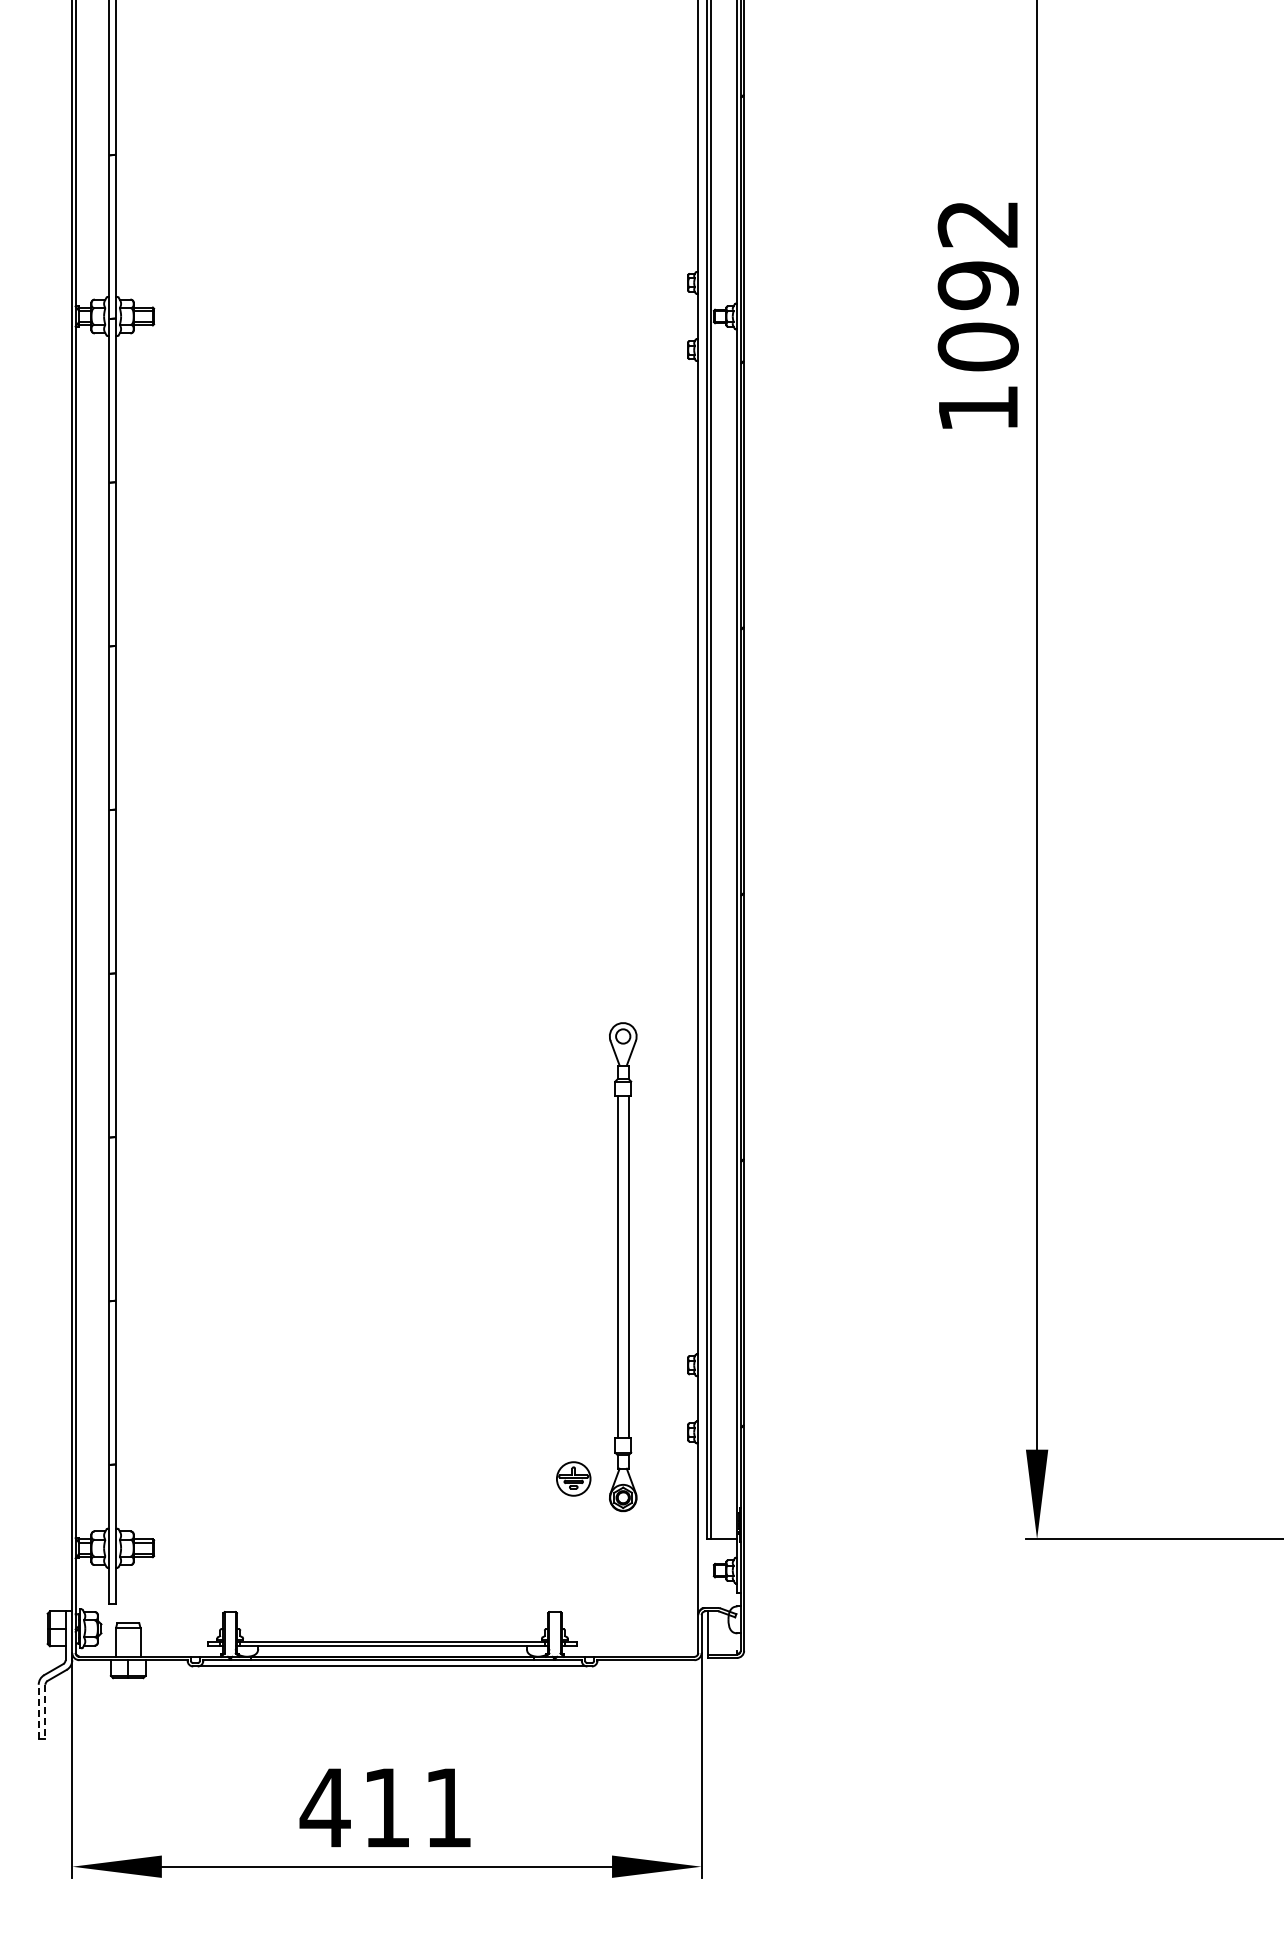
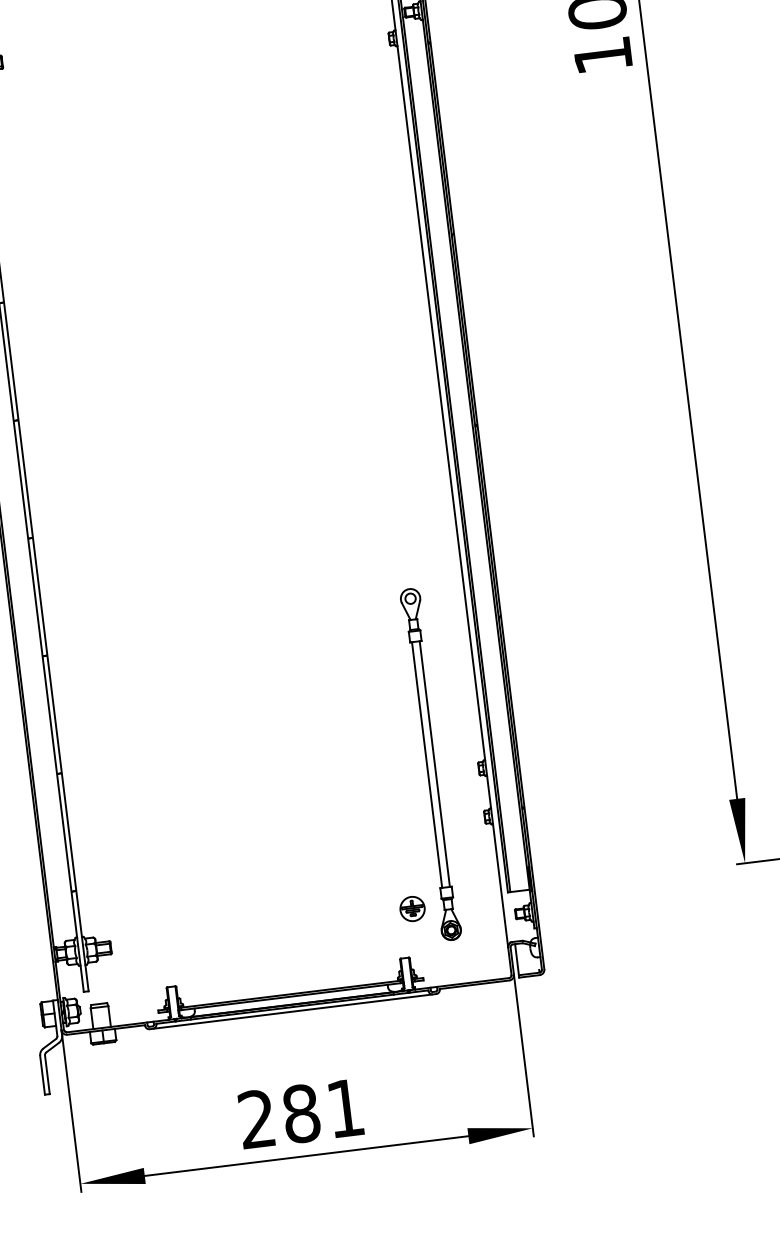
part: (623, 1267) -> (431, 764), moved
part: (573, 1478) -> (412, 908), moved
line: (38, 1711) -> (42, 1075), dashed -> solid
line: (45, 1711) -> (47, 1074), dashed -> solid
text: (355, 1807) -> (278, 1116), 411 -> 281

